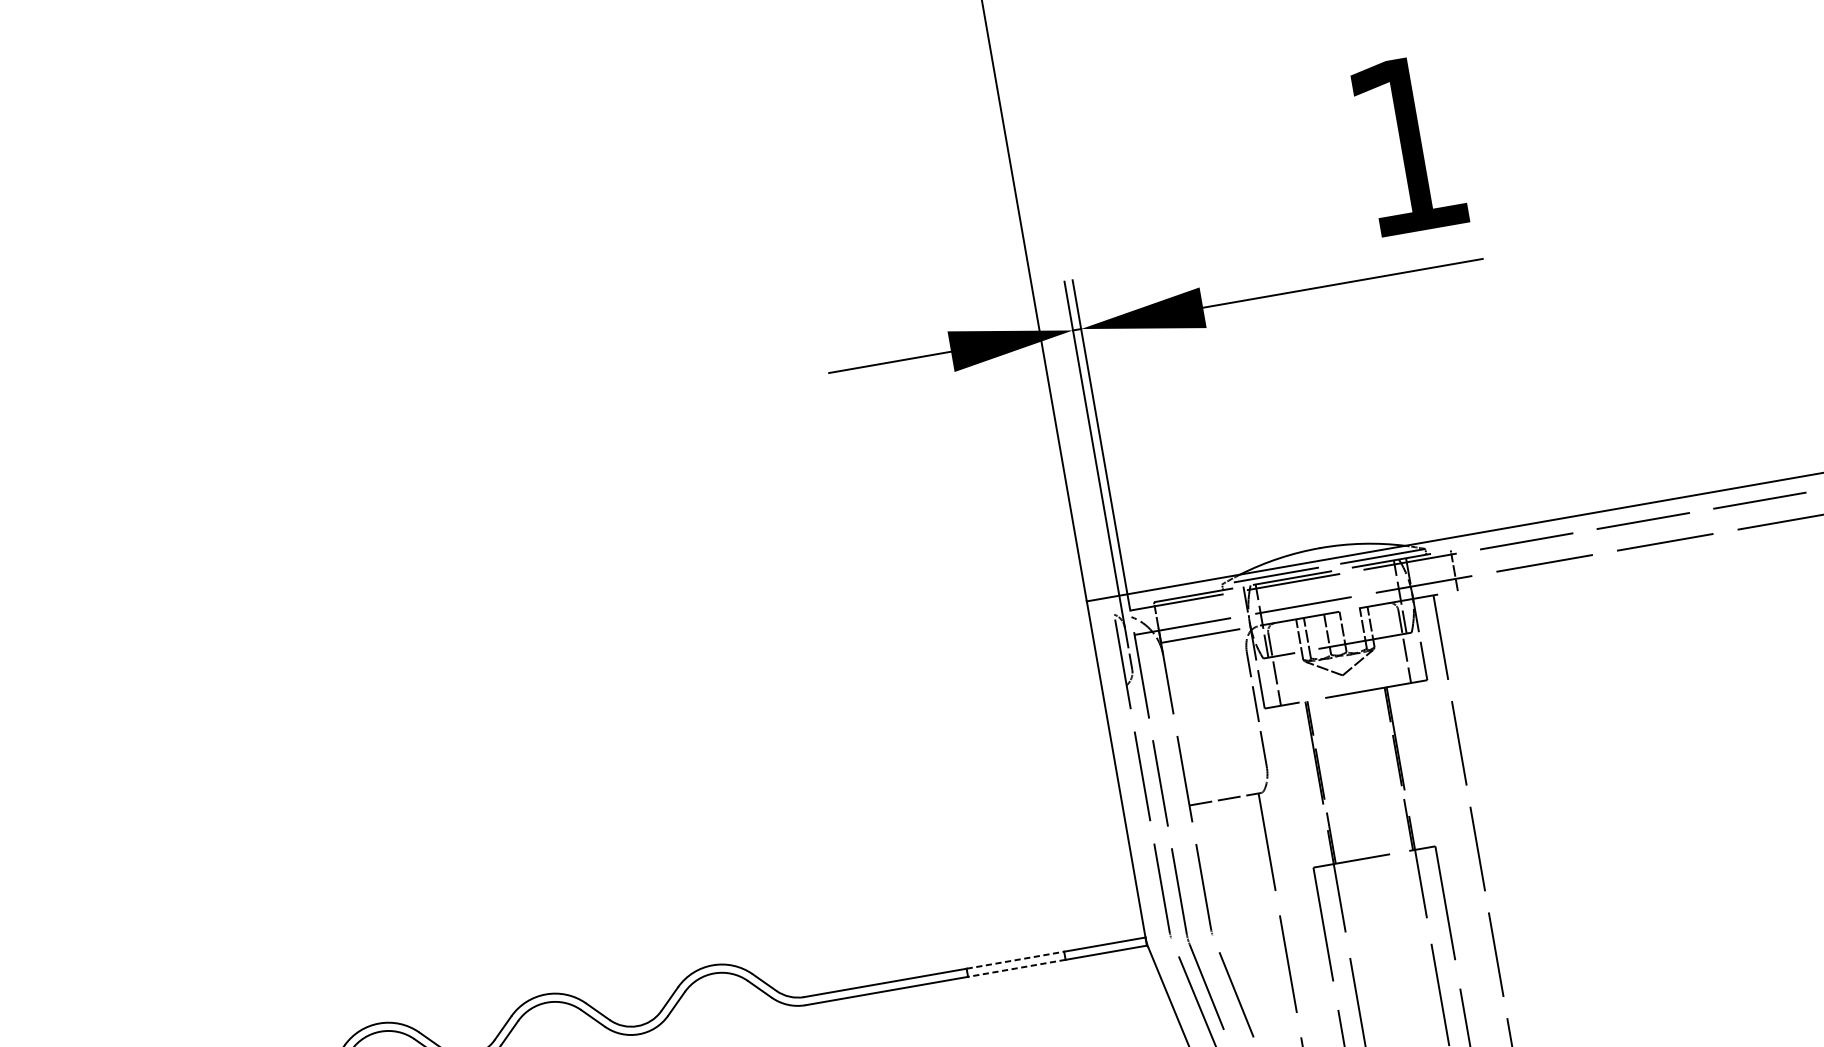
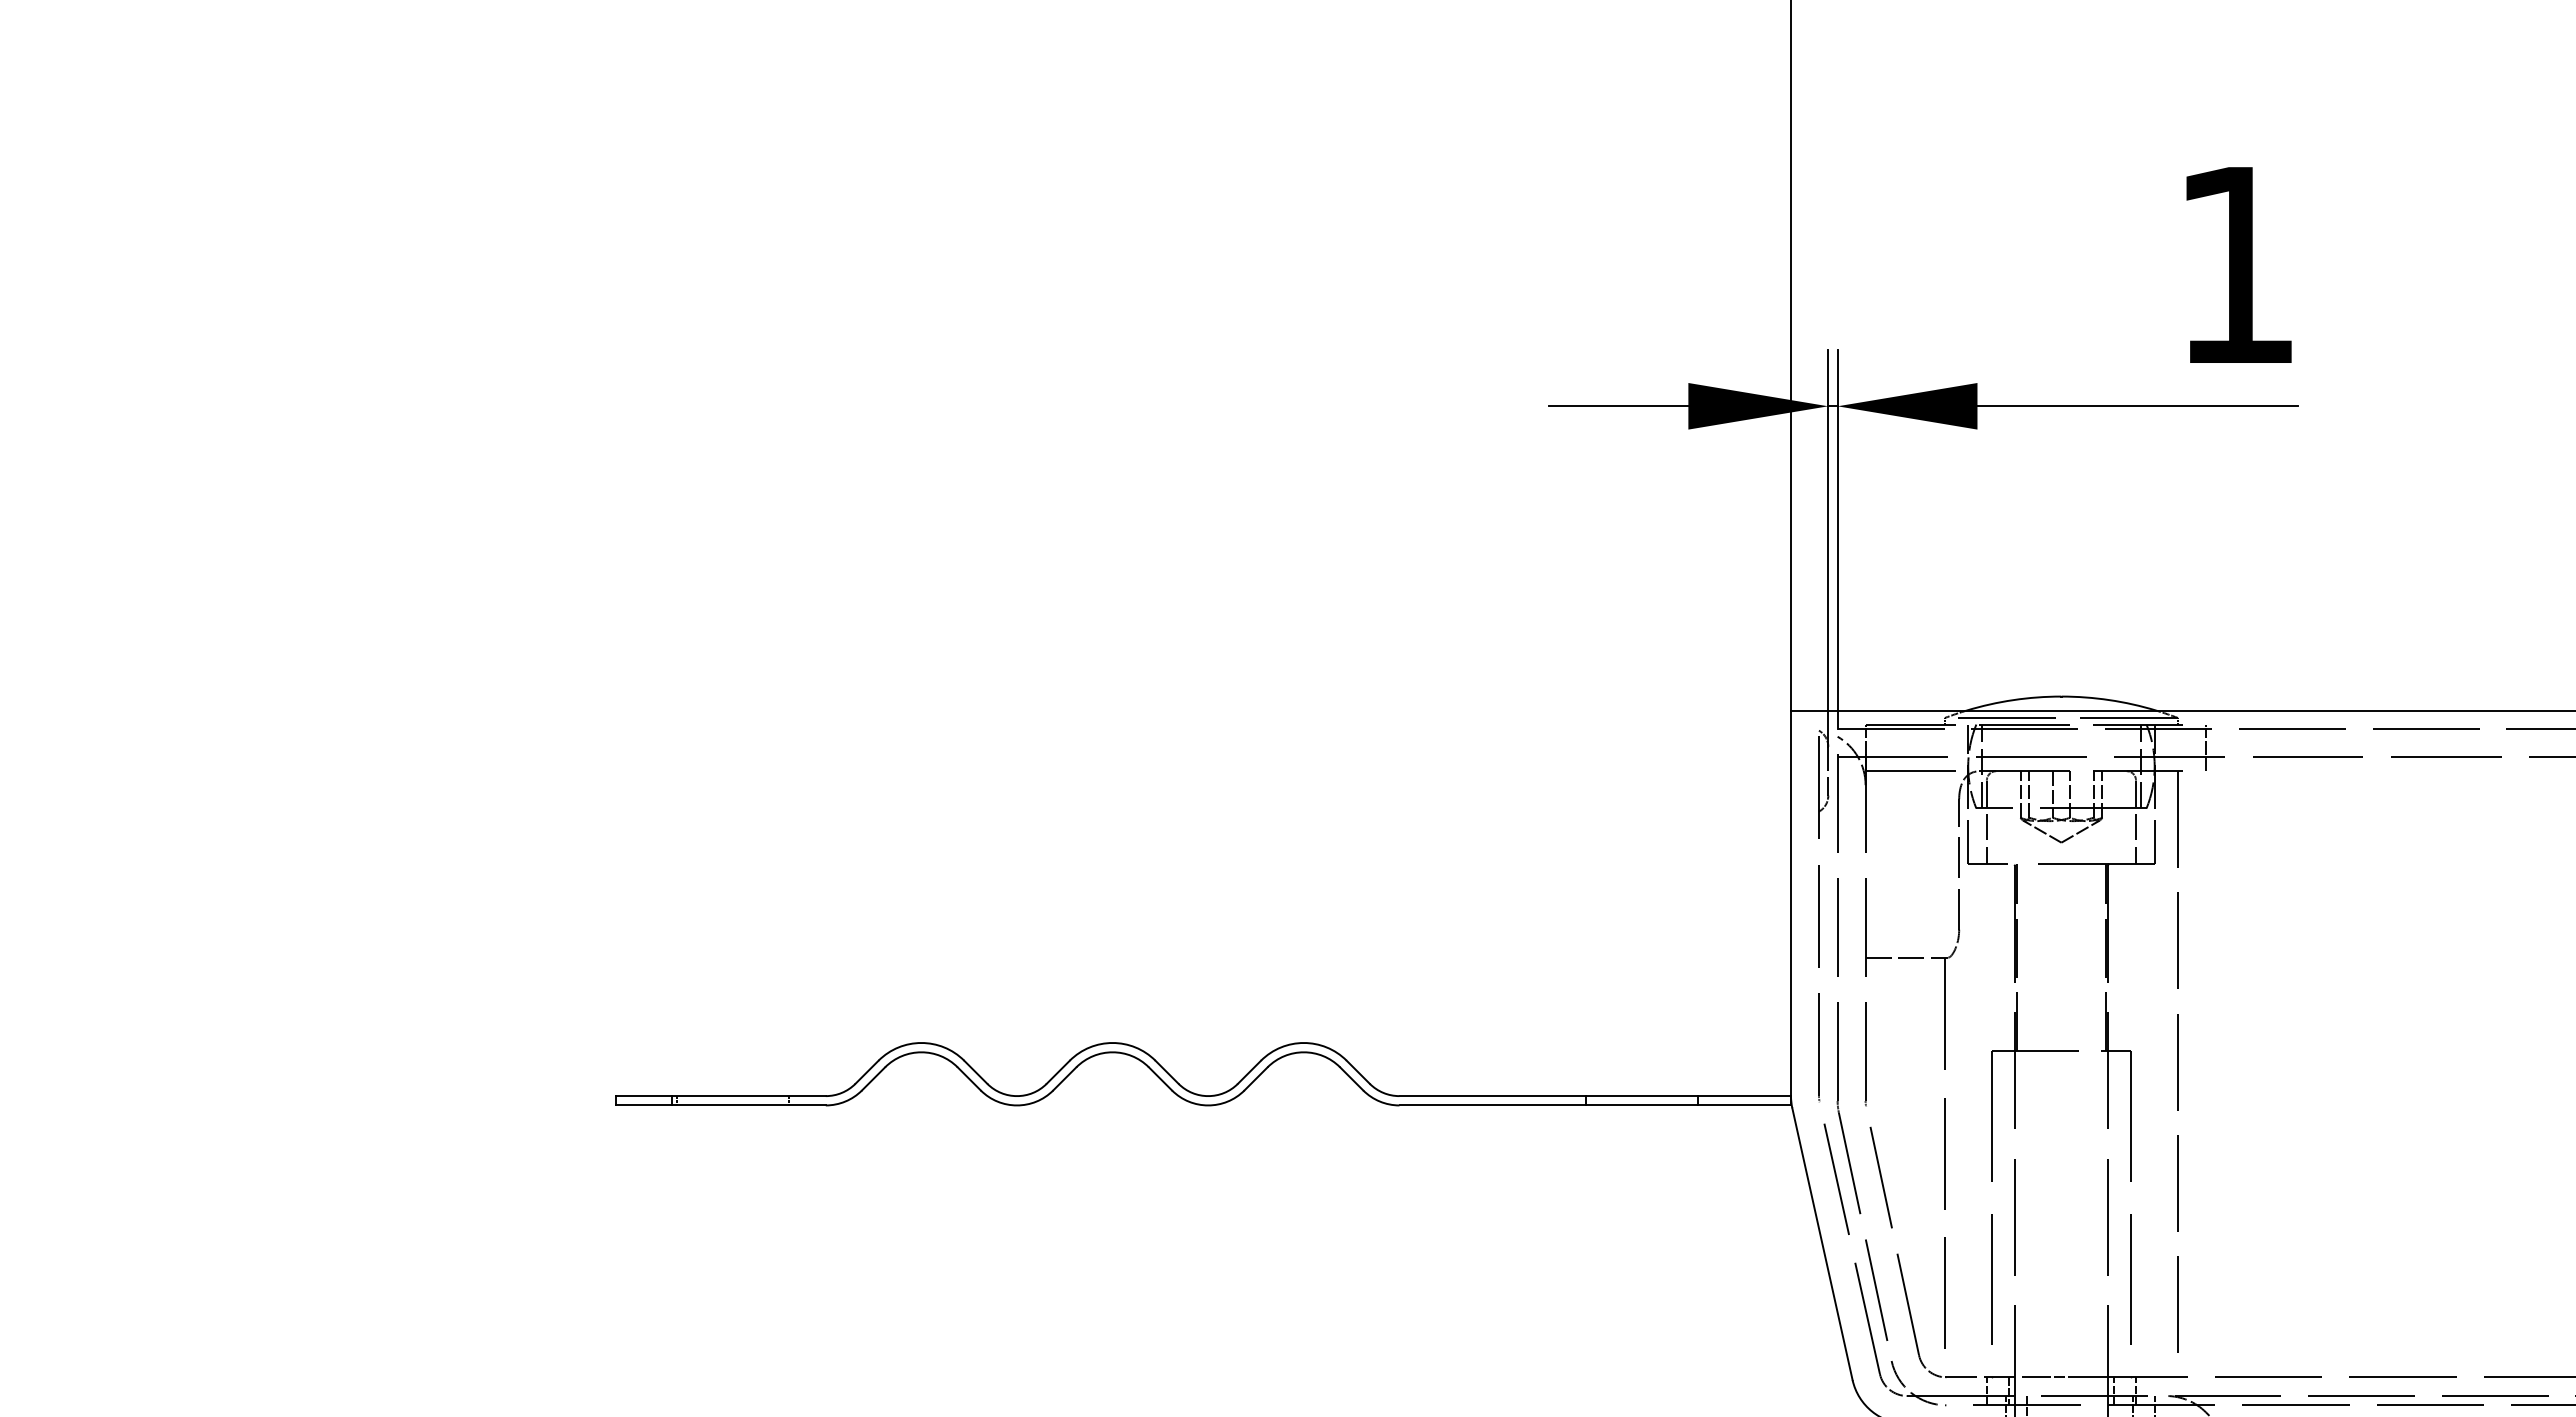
line: (1015, 960) -> (1641, 1096), dashed -> solid
line: (1016, 968) -> (1641, 1105), dashed -> solid

